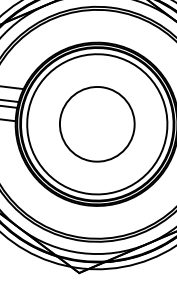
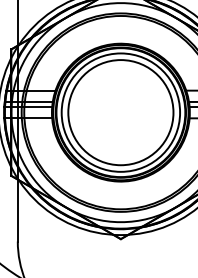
circle: (96, 124) -> (120, 112), size x1.67

